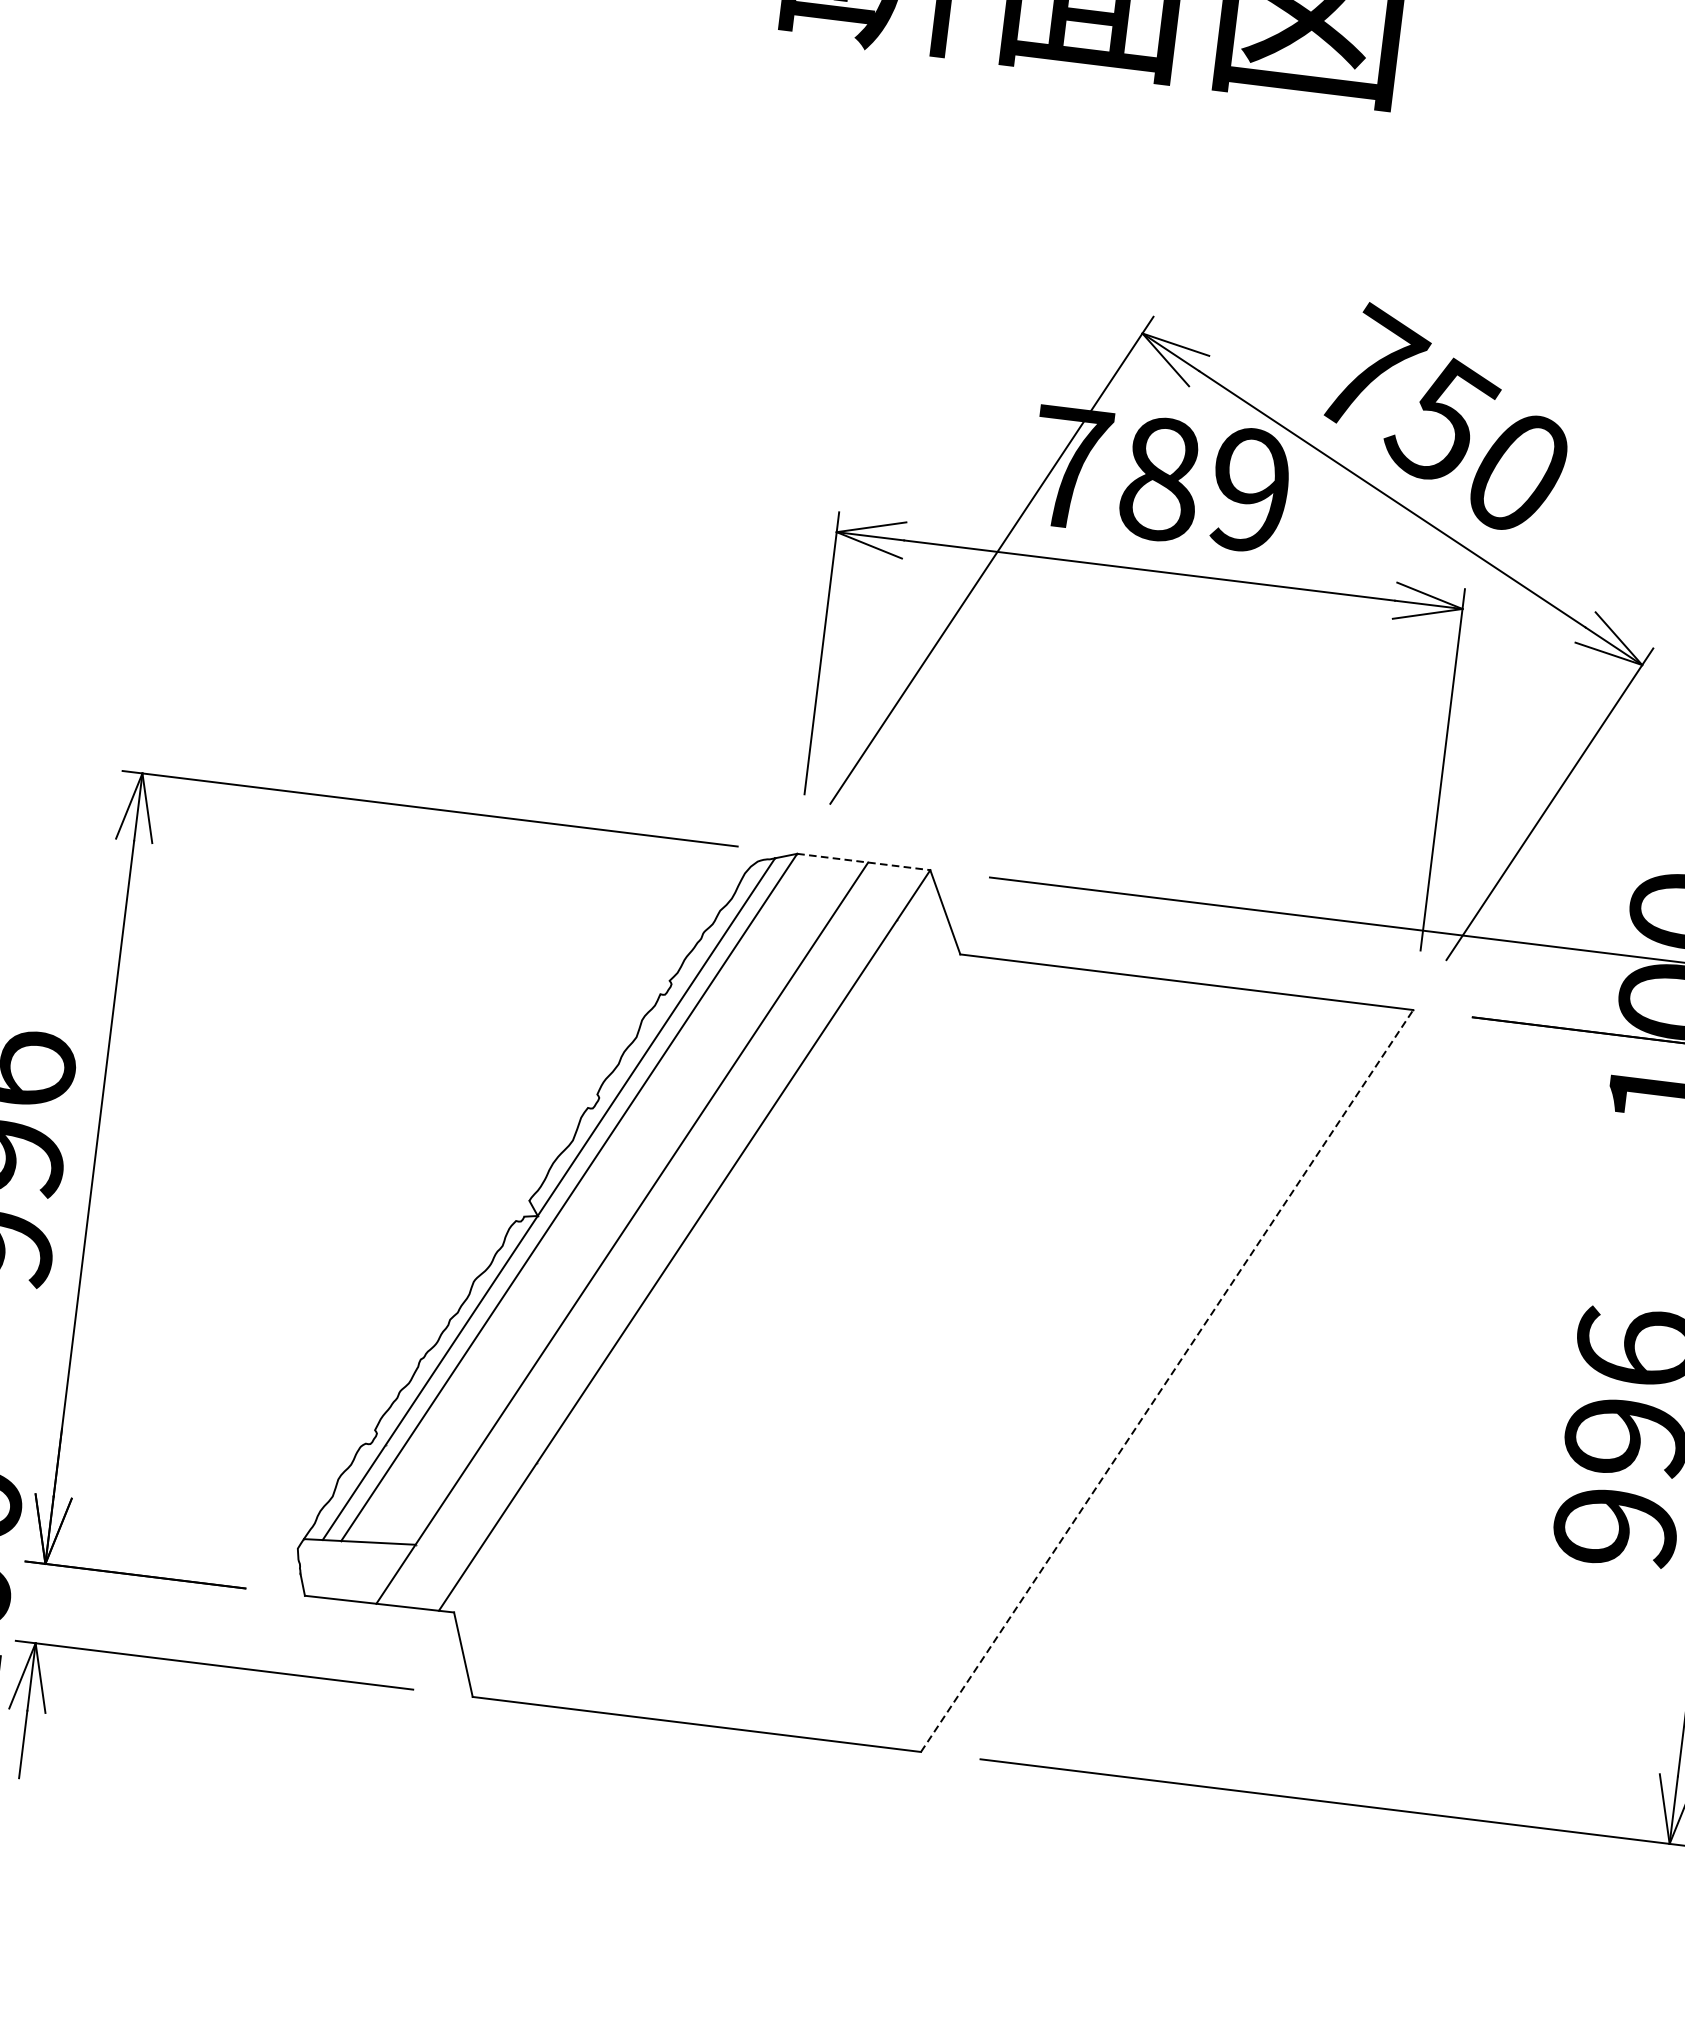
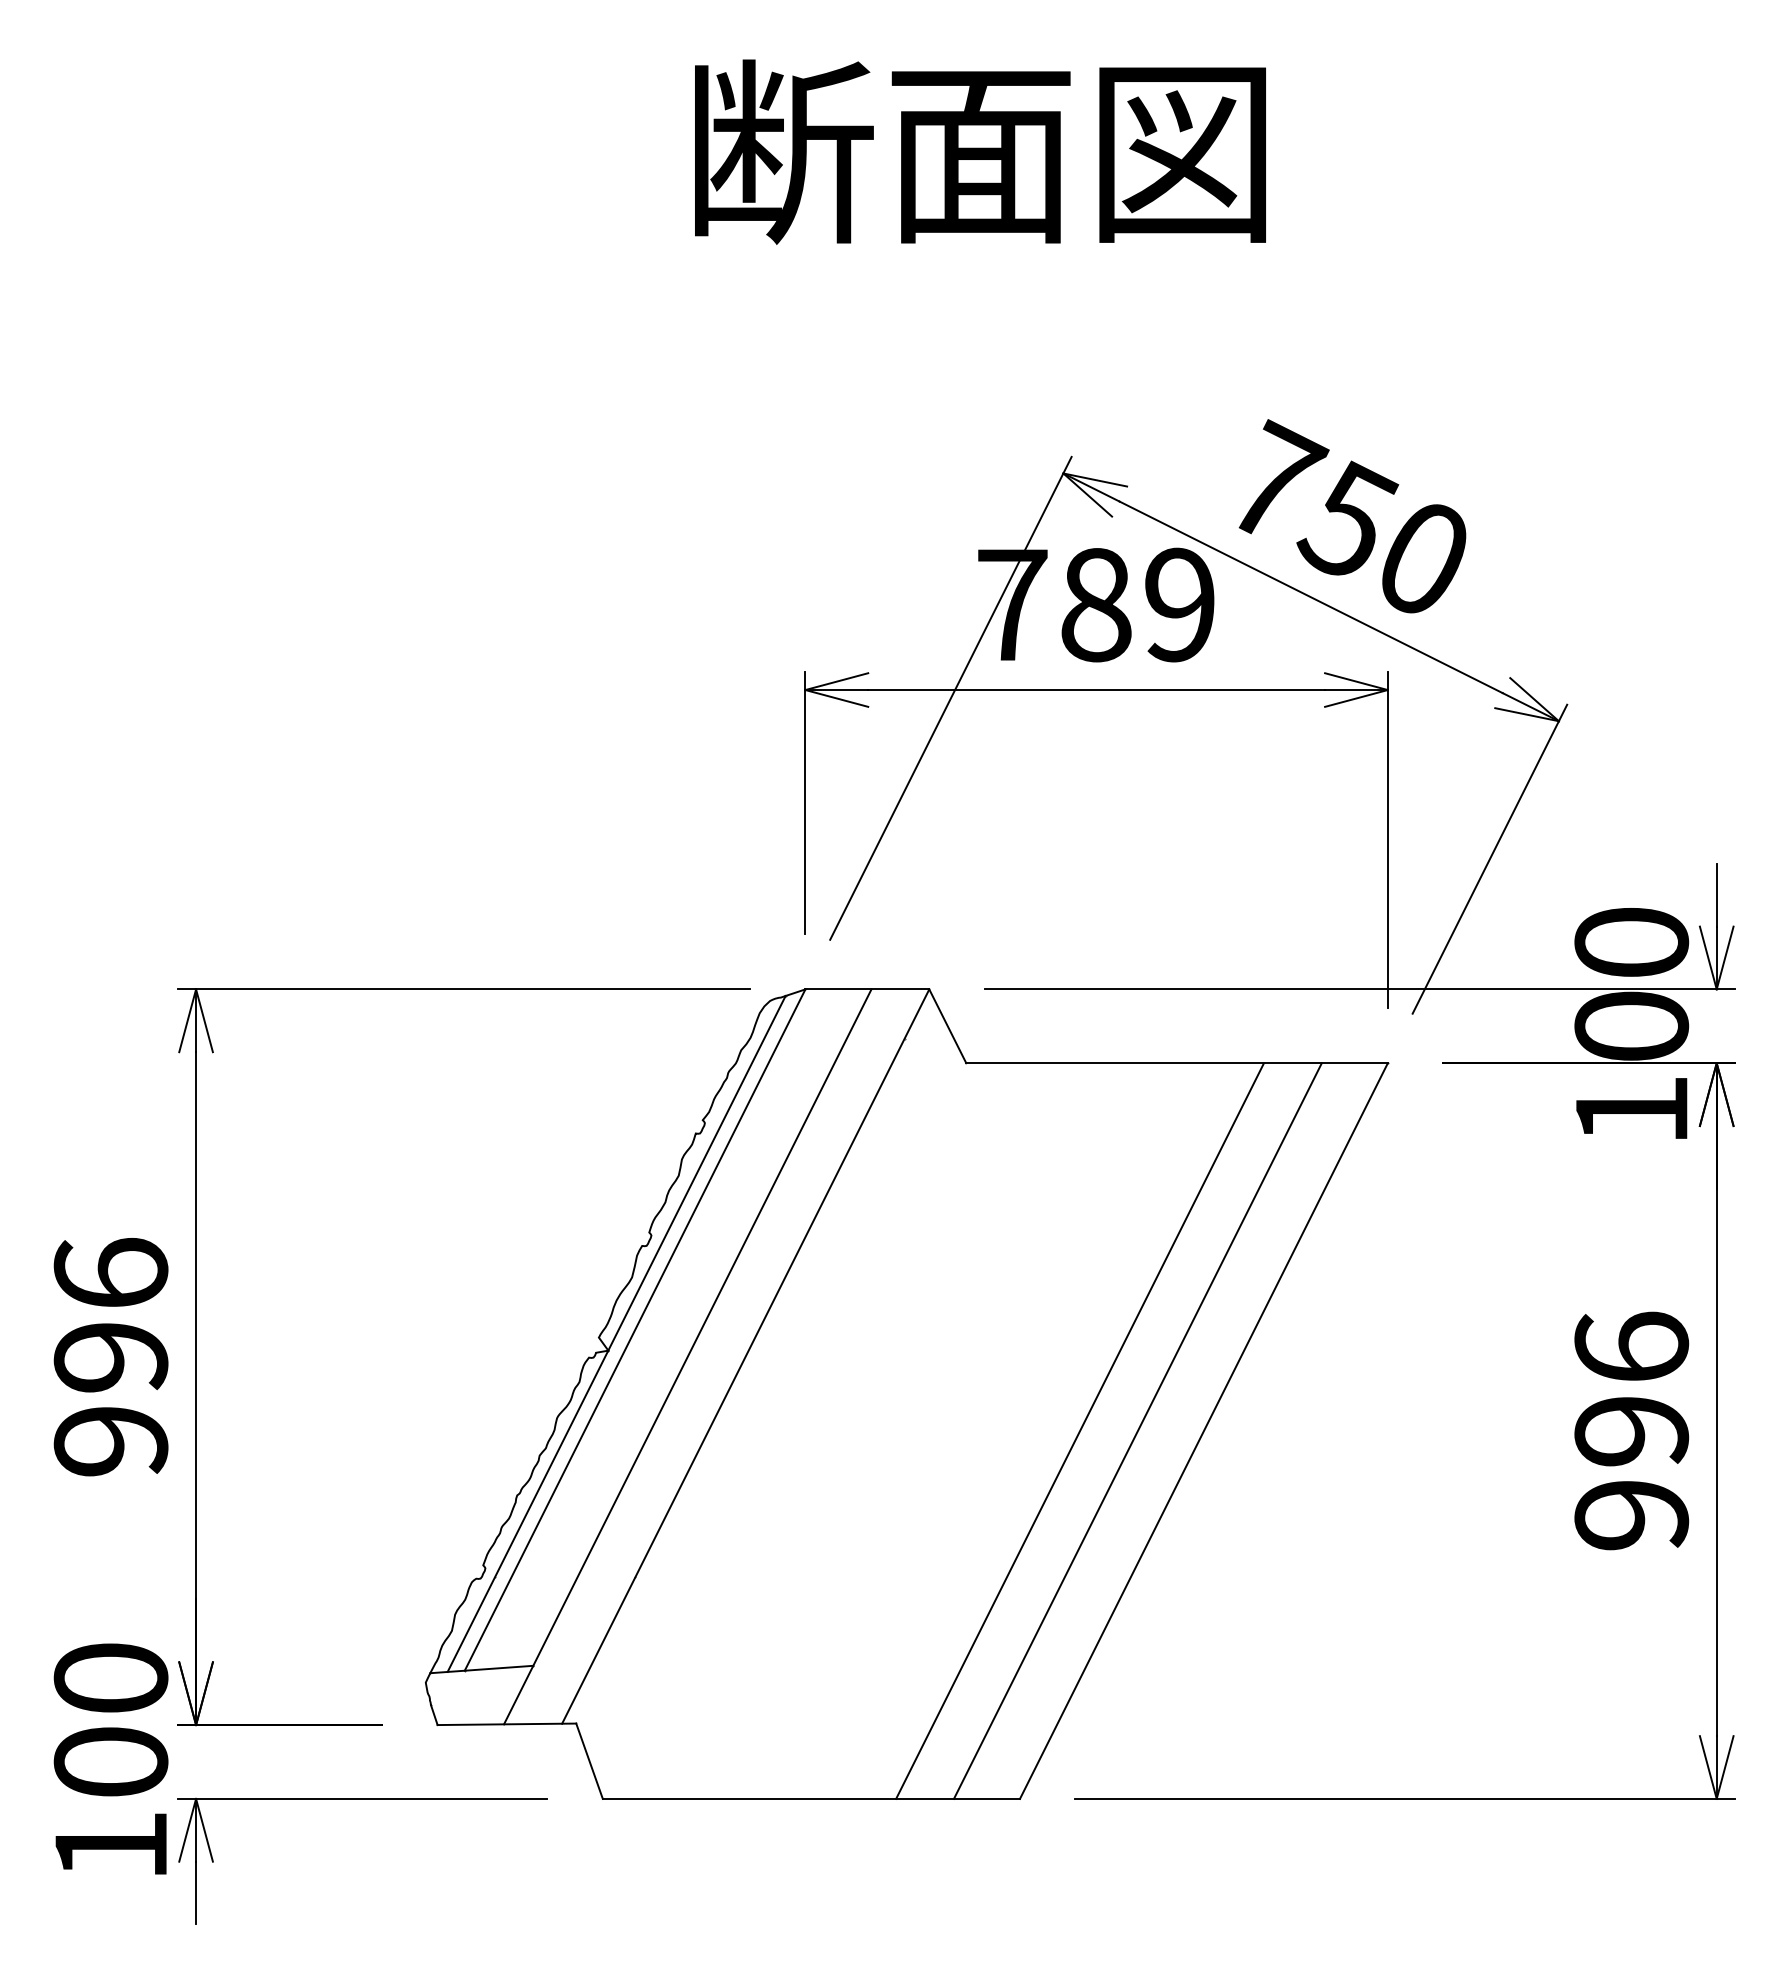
line: (863, 862) -> (867, 989), dashed -> solid
line: (1033, 1363) -> (1079, 1430), added
line: (1095, 1371) -> (1137, 1430), added
line: (1167, 1380) -> (1204, 1430), dashed -> solid

